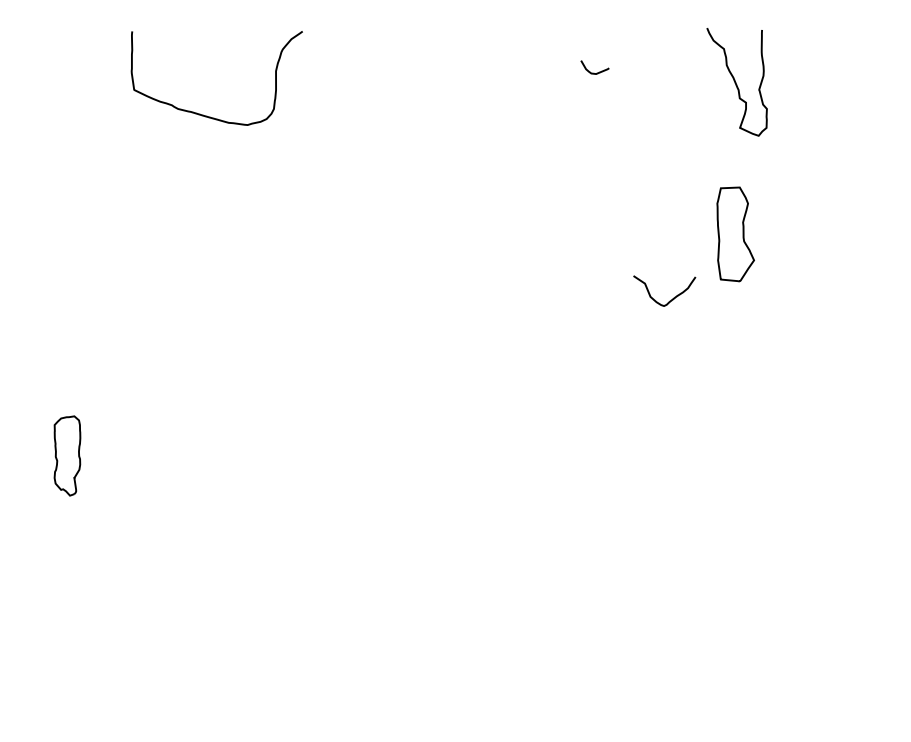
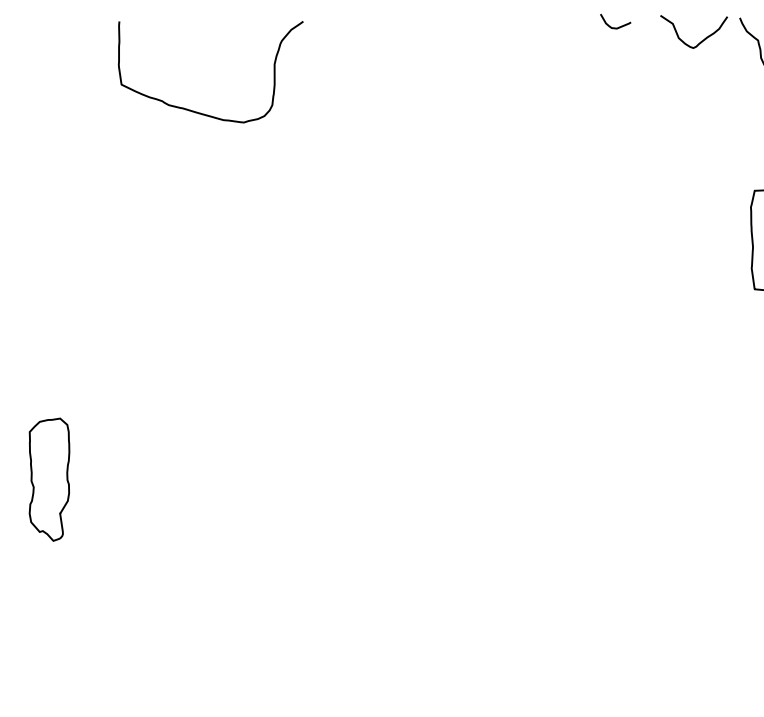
curve: (593, 72) -> (614, 26), moved
curve: (669, 300) -> (699, 42), moved
part: (67, 455) -> (49, 479), size x1.43

